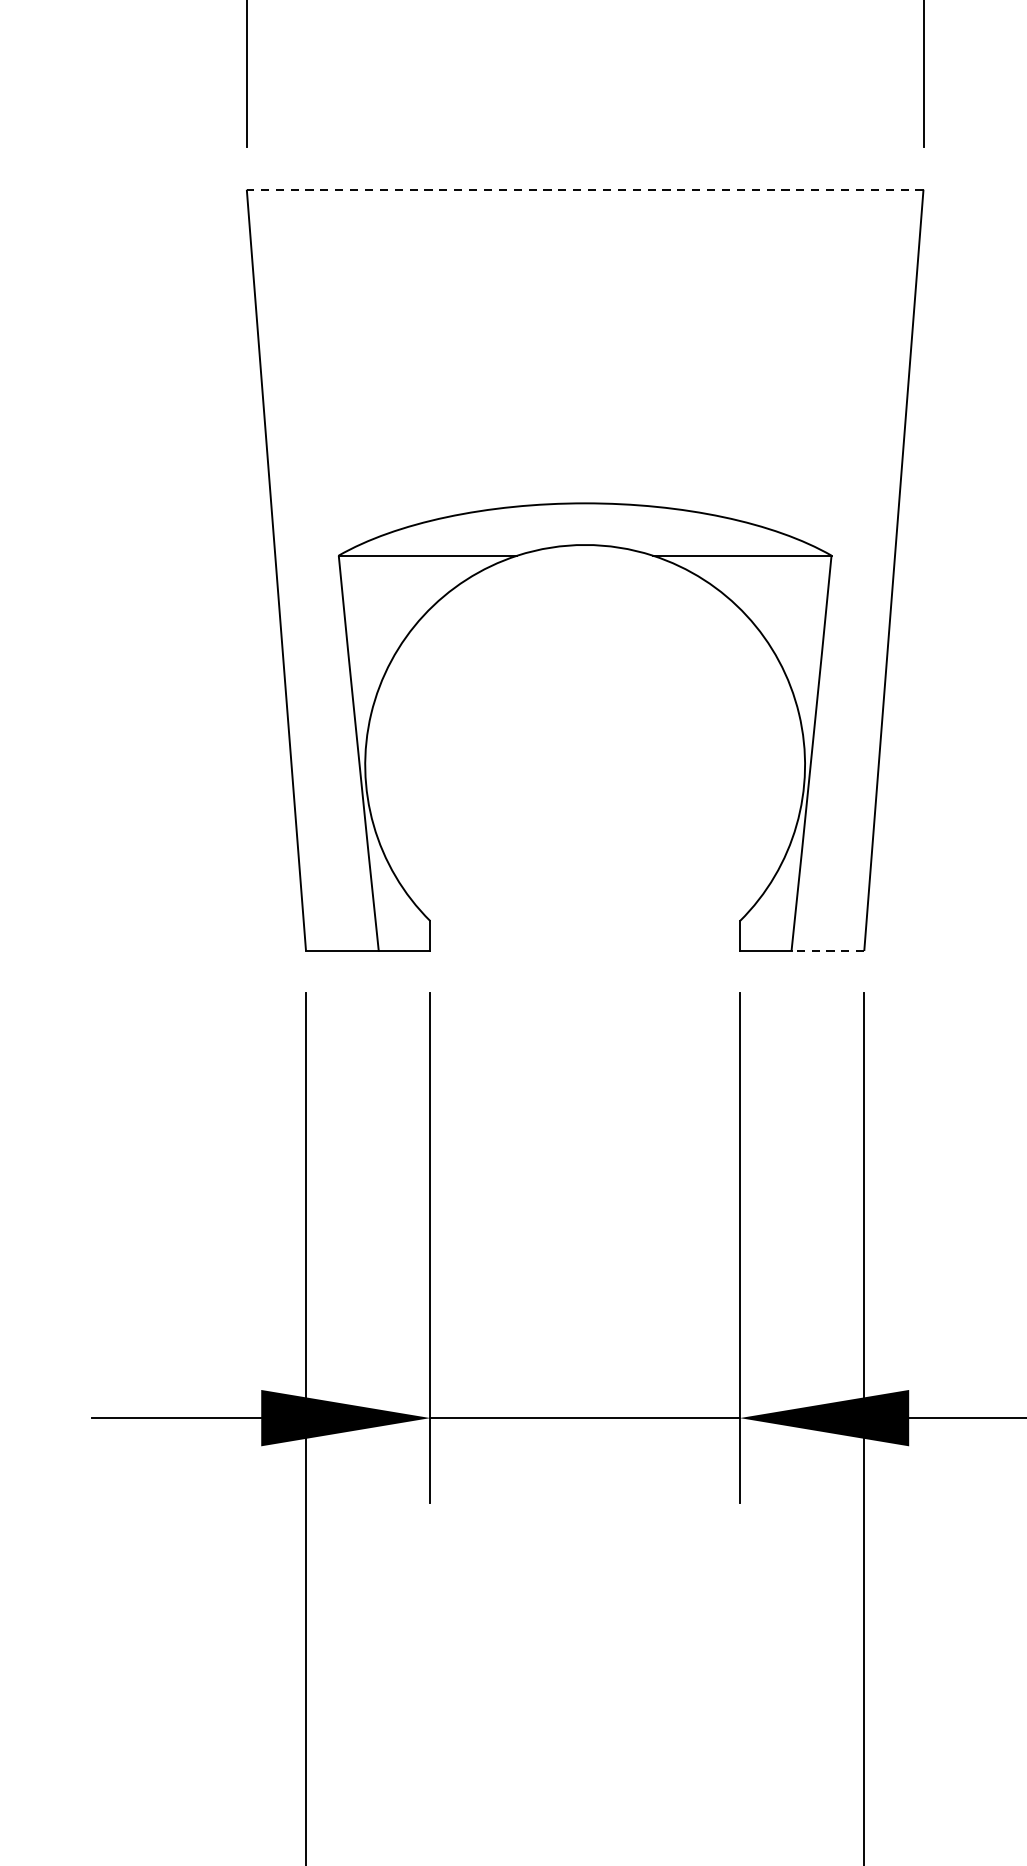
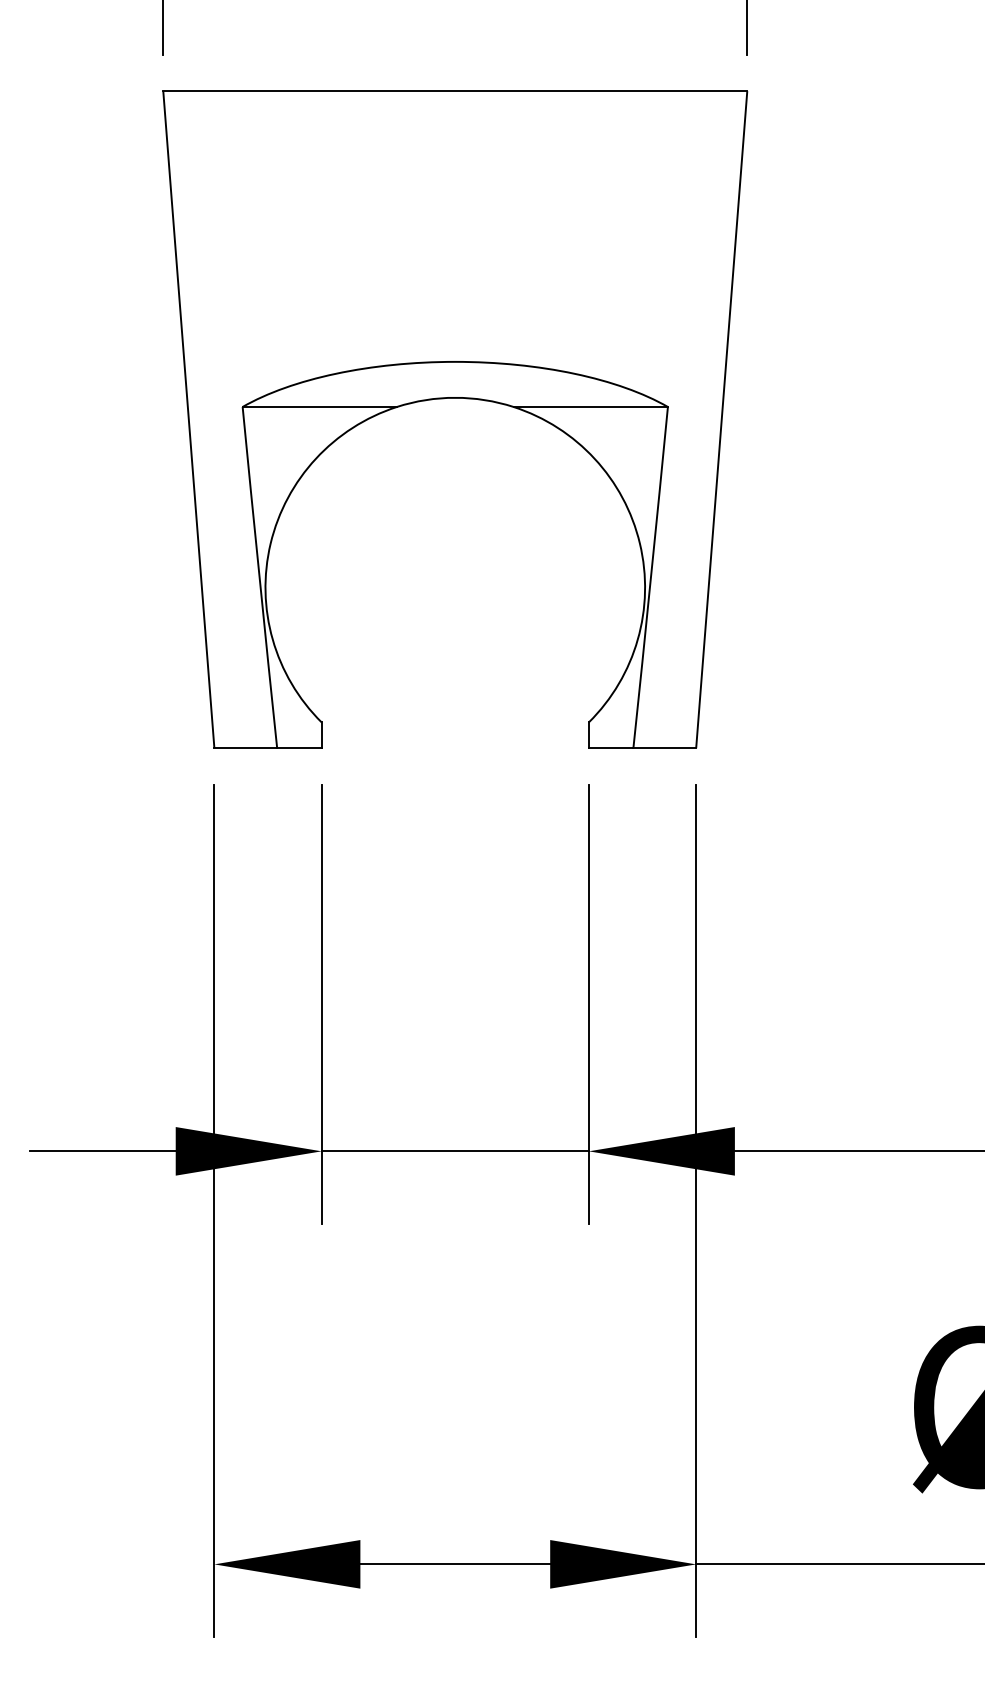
line: (585, 190) -> (455, 91), dashed -> solid
line: (827, 951) -> (664, 748), dashed -> solid

